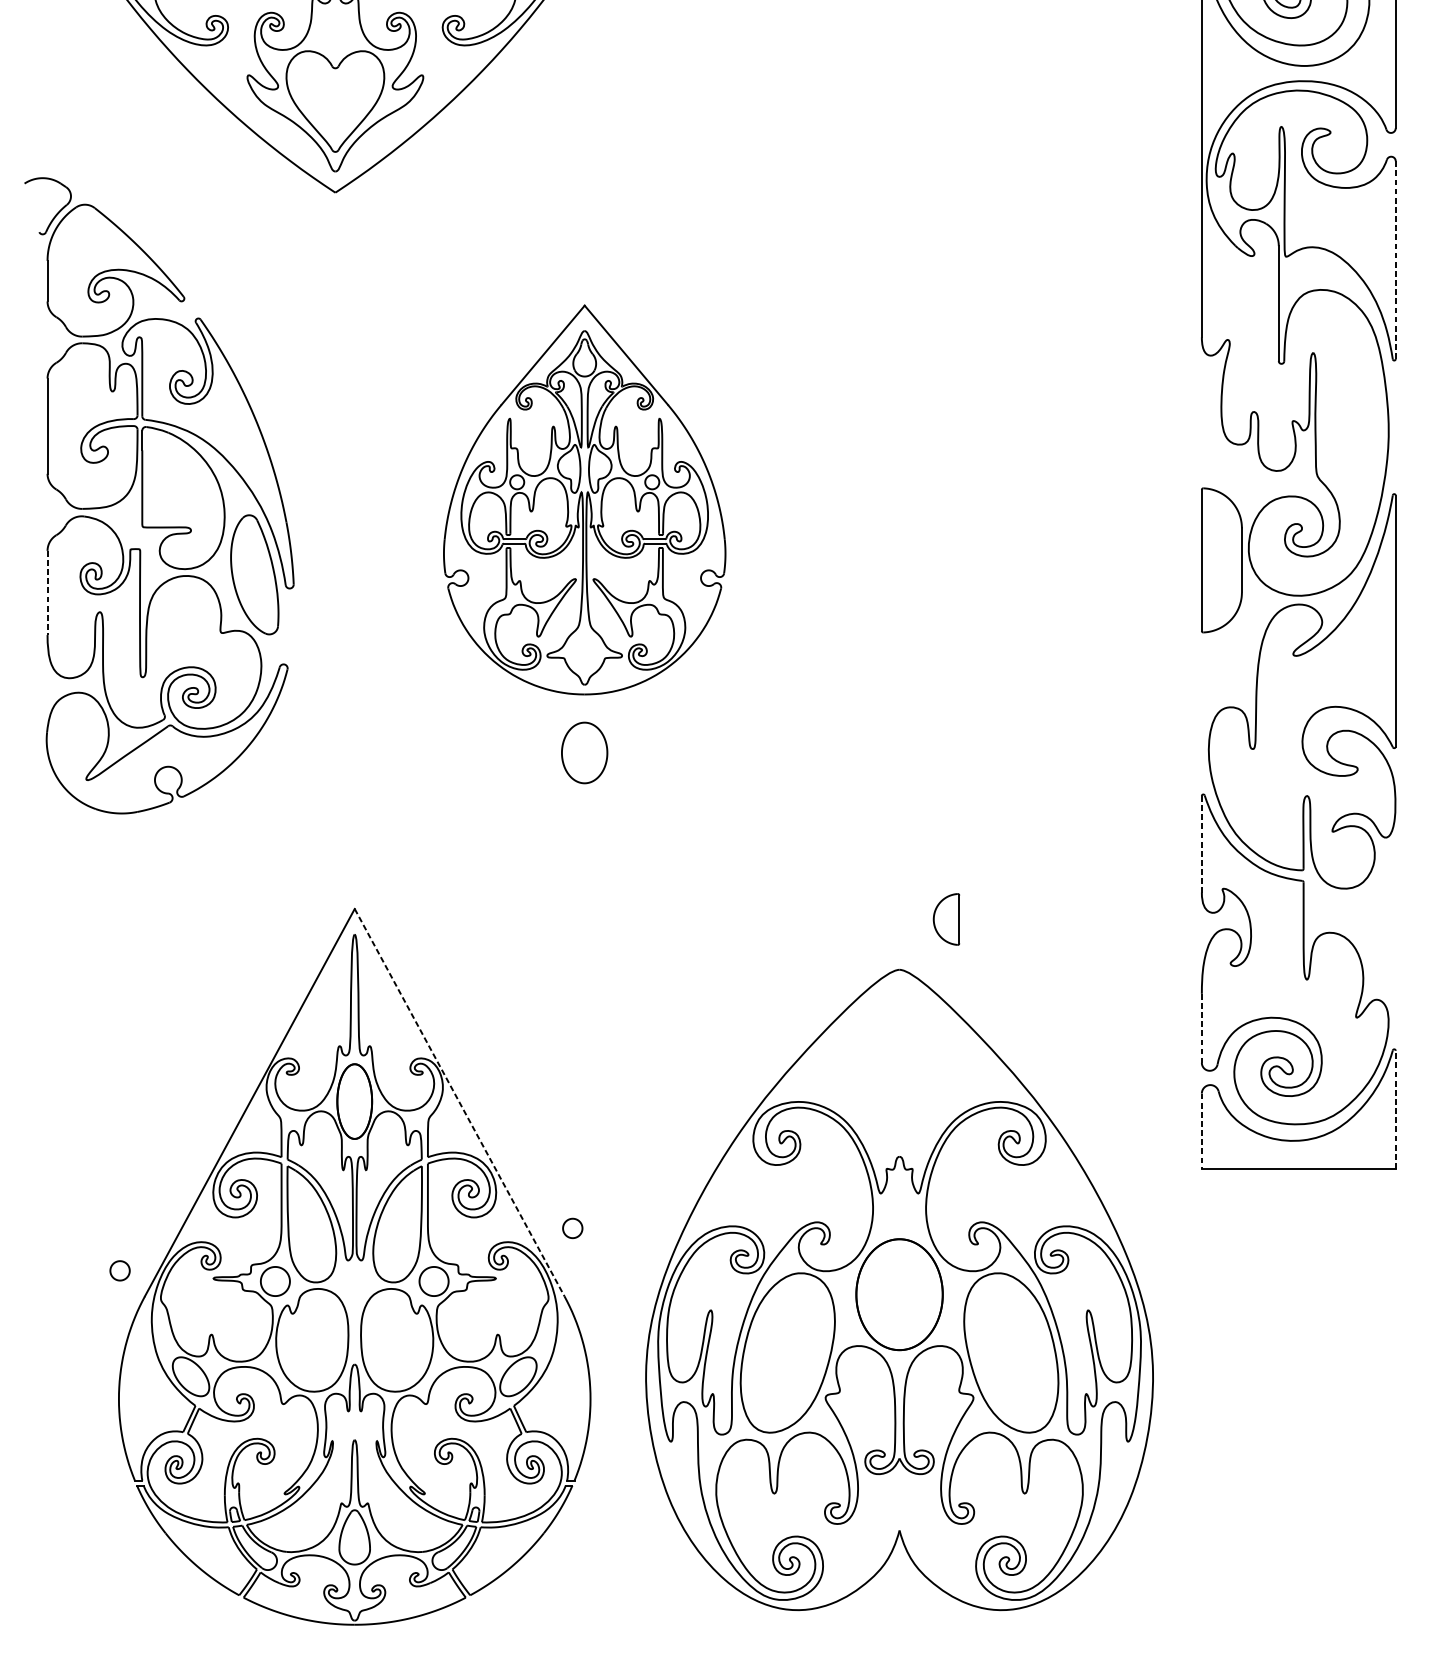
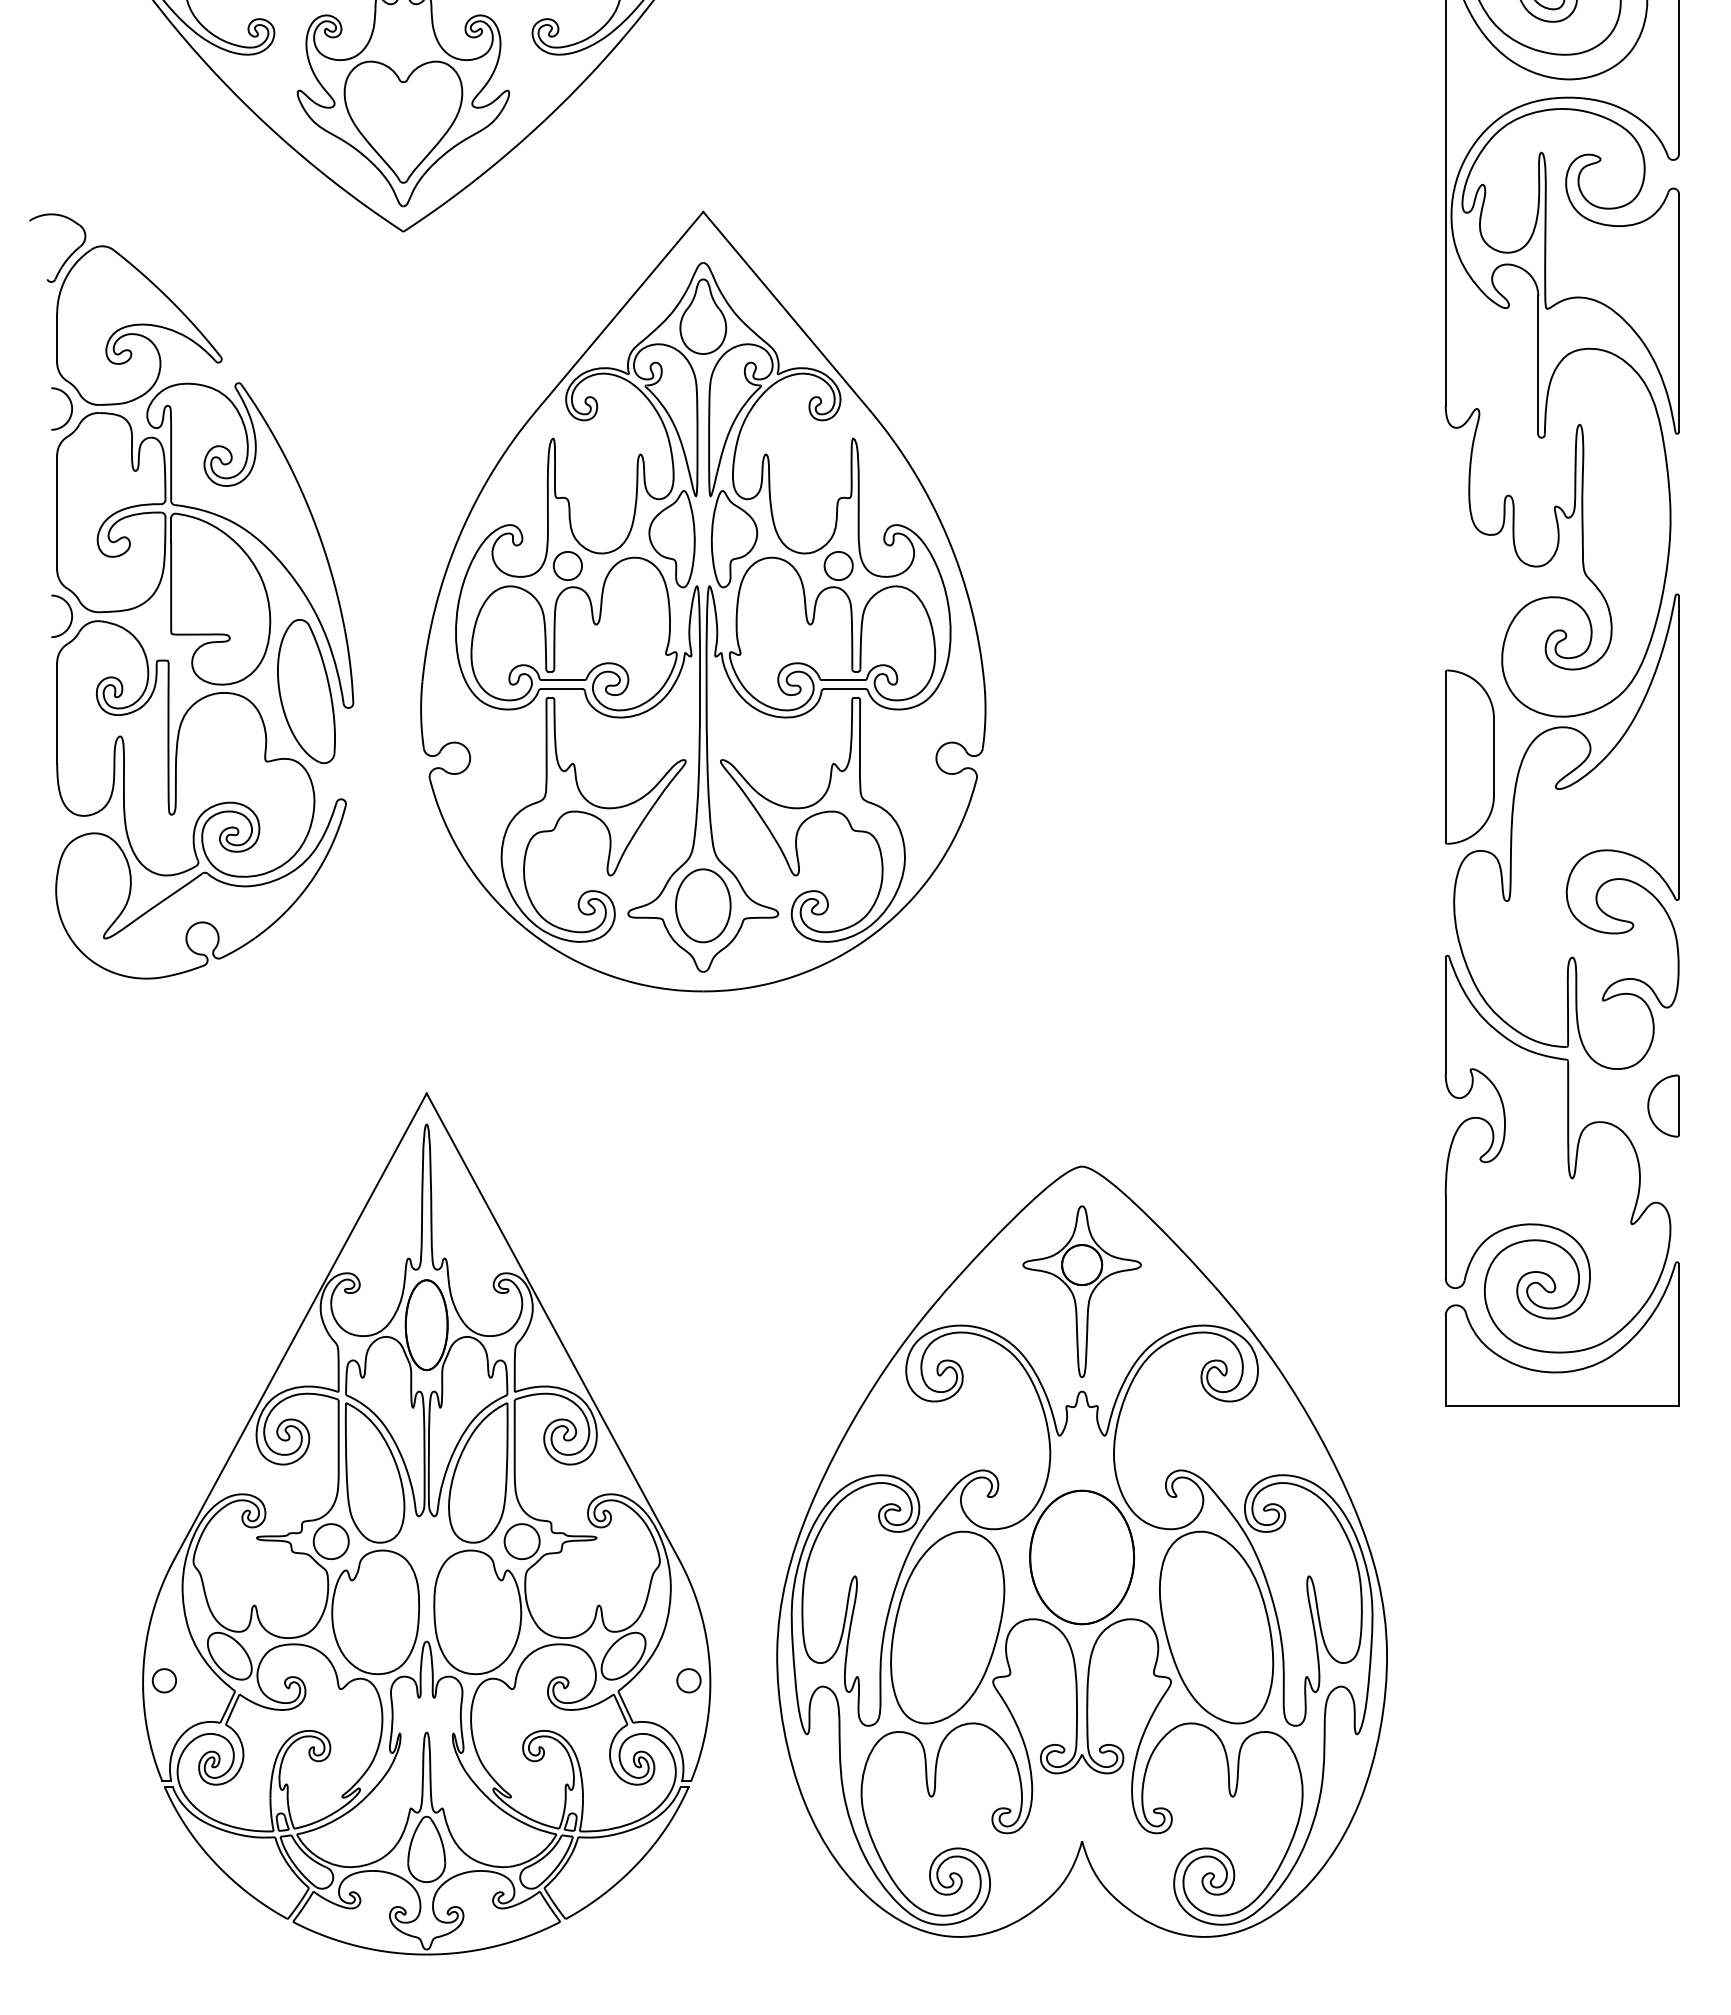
line: (1395, 260) -> (1678, 313), dashed -> solid
curve: (58, 337) -> (70, 405), added
part: (584, 499) -> (703, 601), size x1.67
curve: (58, 509) -> (70, 612), added
part: (1221, 559) -> (1469, 756), moved
line: (47, 593) -> (57, 713), dashed -> solid
line: (1201, 844) -> (1445, 1016), dashed -> solid
part: (946, 918) -> (1663, 1105), moved
line: (1201, 1028) -> (1445, 1237), dashed -> solid
part: (899, 1073) -> (1081, 1291), added
line: (459, 1102) -> (552, 1326), dashed -> solid
line: (1395, 1110) -> (1678, 1335), dashed -> solid
line: (1201, 1131) -> (1445, 1361), dashed -> solid
part: (572, 1228) -> (688, 1680), moved
part: (119, 1270) -> (163, 1680), moved

